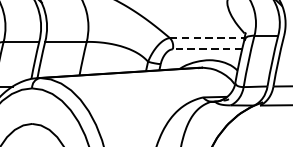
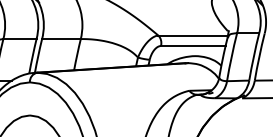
line: (207, 38) -> (193, 35), dashed -> solid
line: (206, 48) -> (192, 45), dashed -> solid

